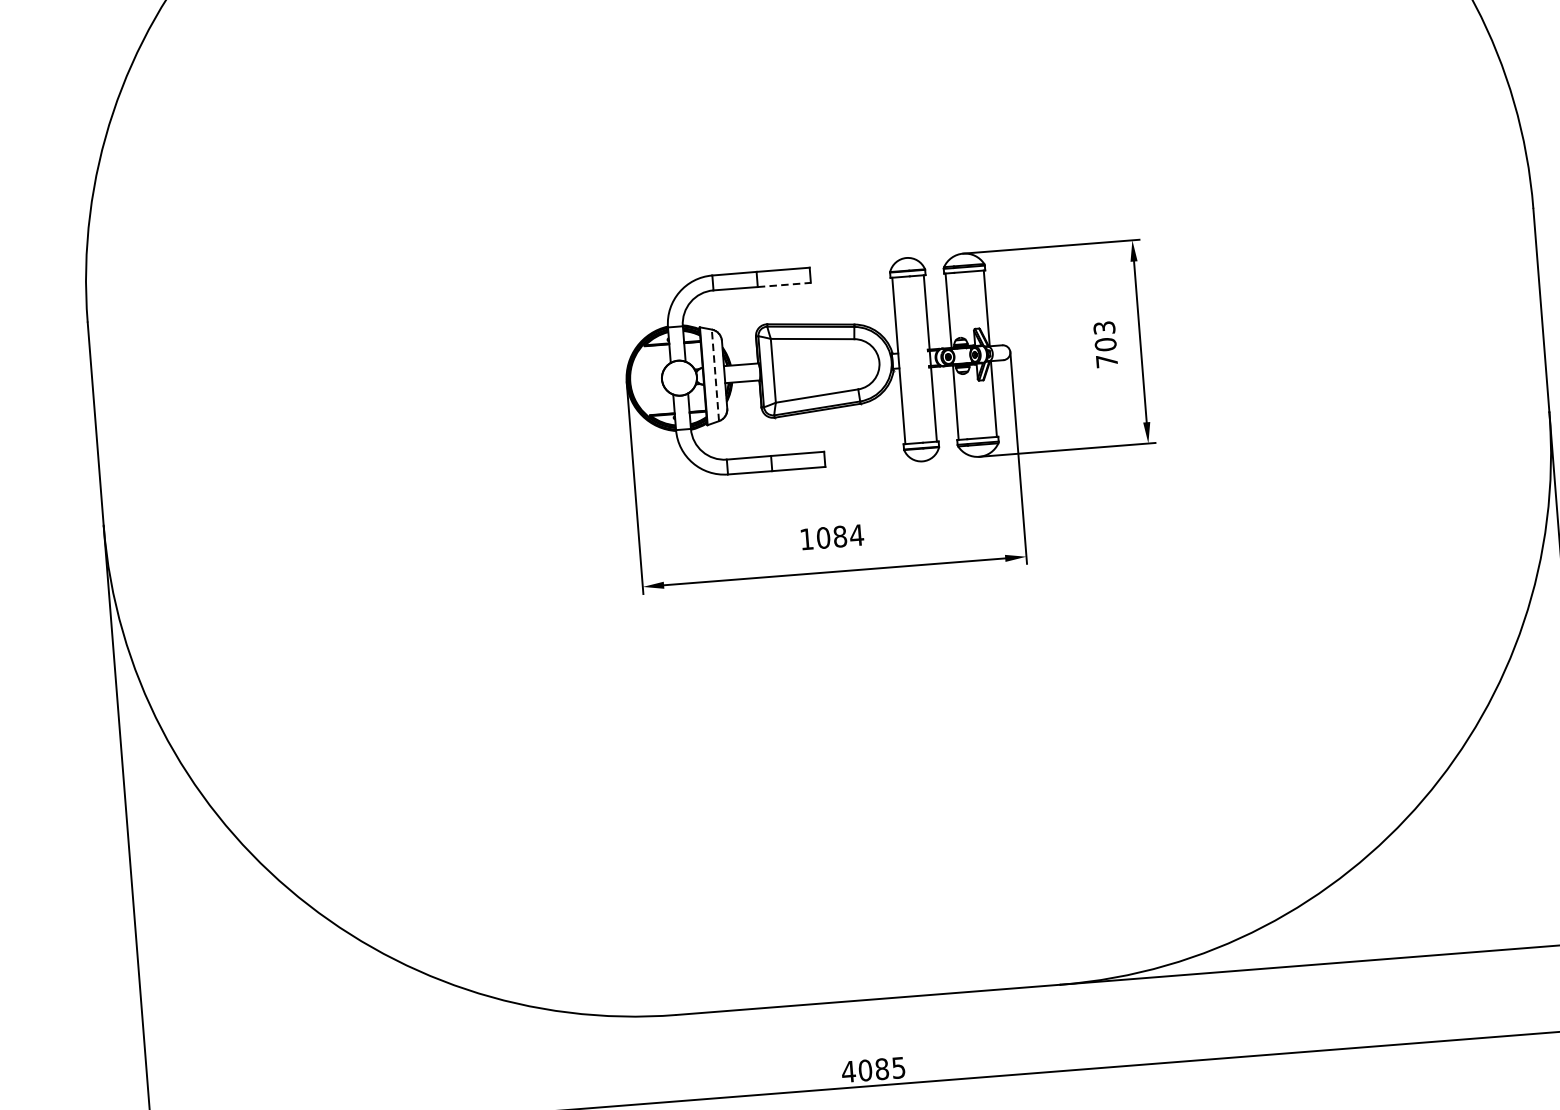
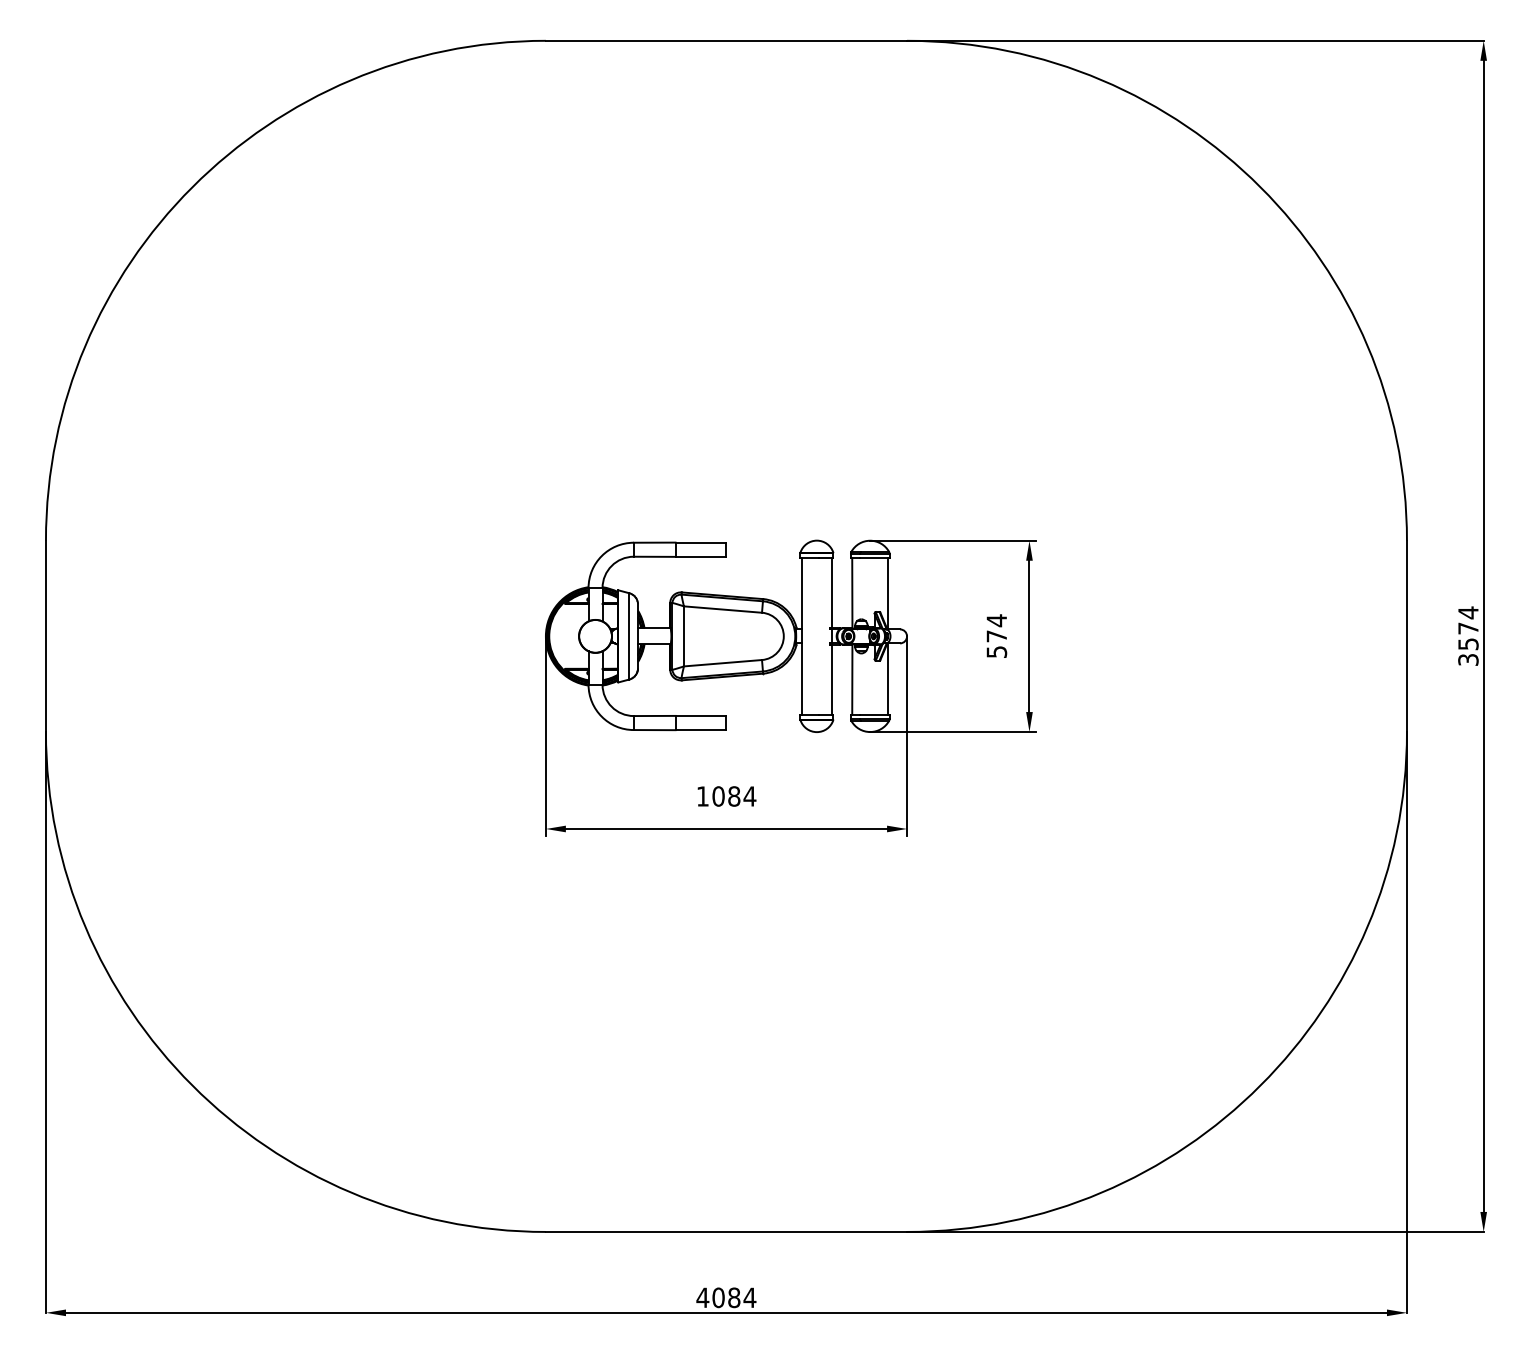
line: (784, 284) -> (700, 556), dashed -> solid
text: (1105, 343) -> (996, 635), 703 -> 574
line: (715, 374) -> (629, 635), dashed -> solid
text: (898, 1067) -> (749, 1297), 4085 -> 4084

